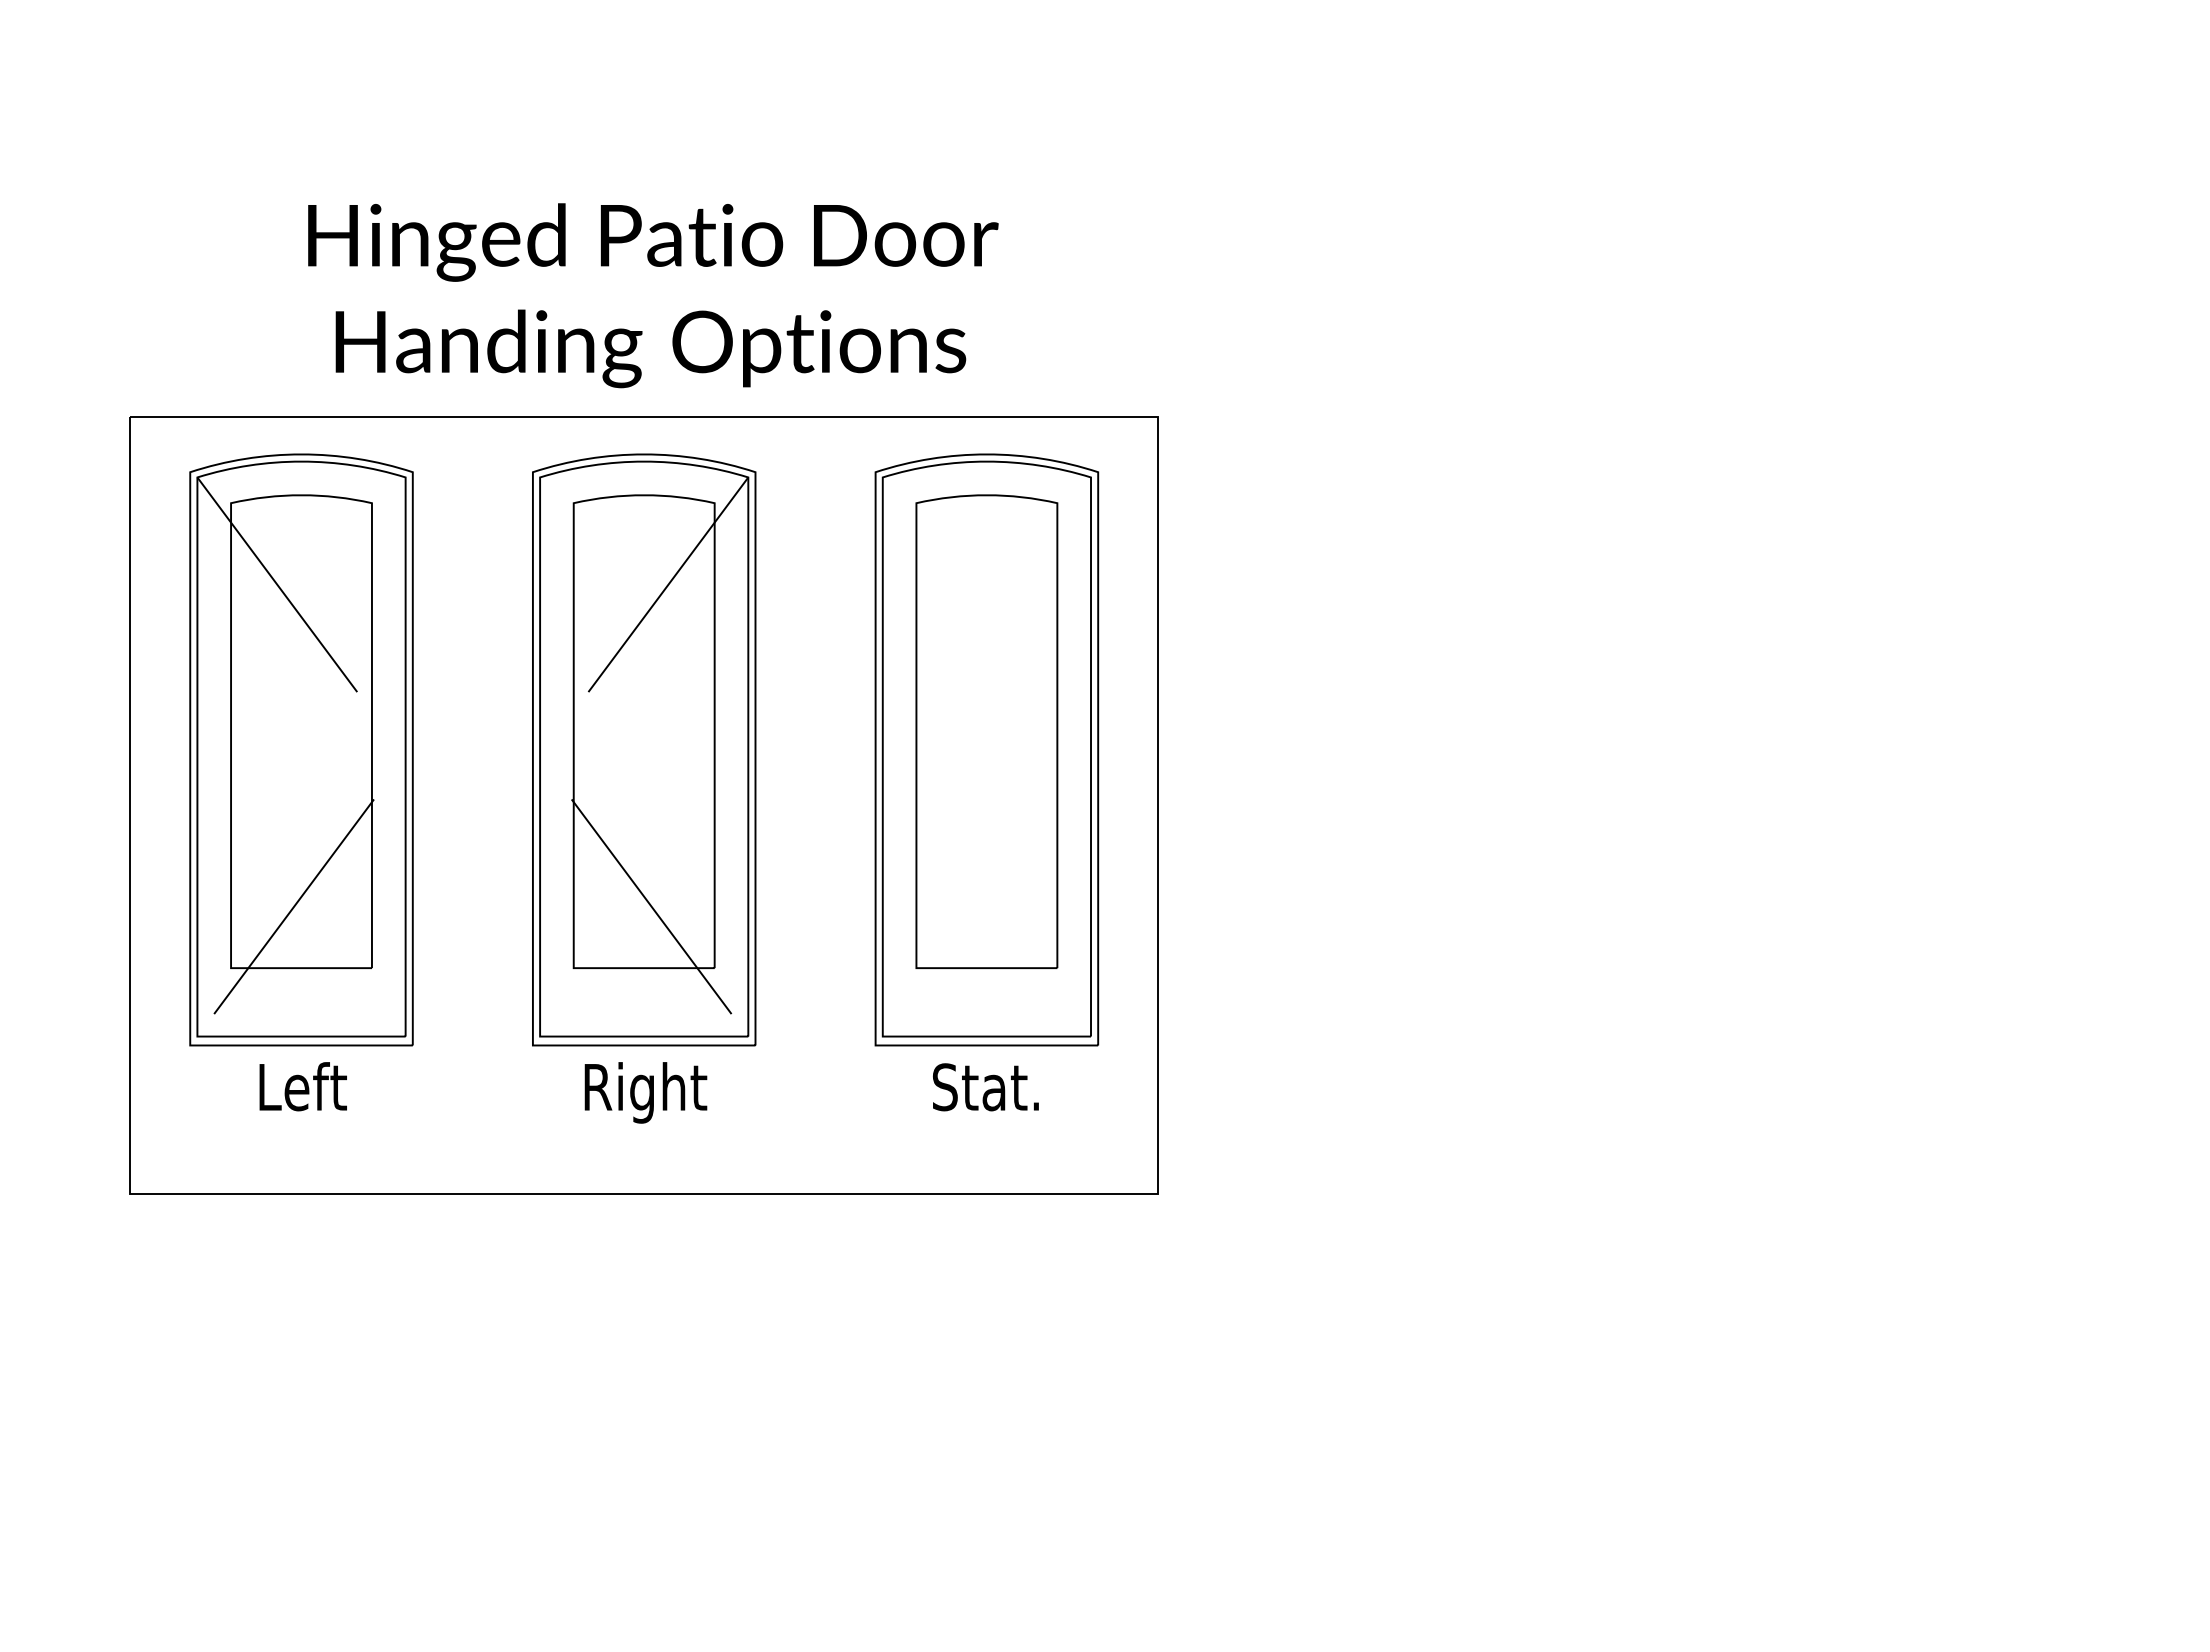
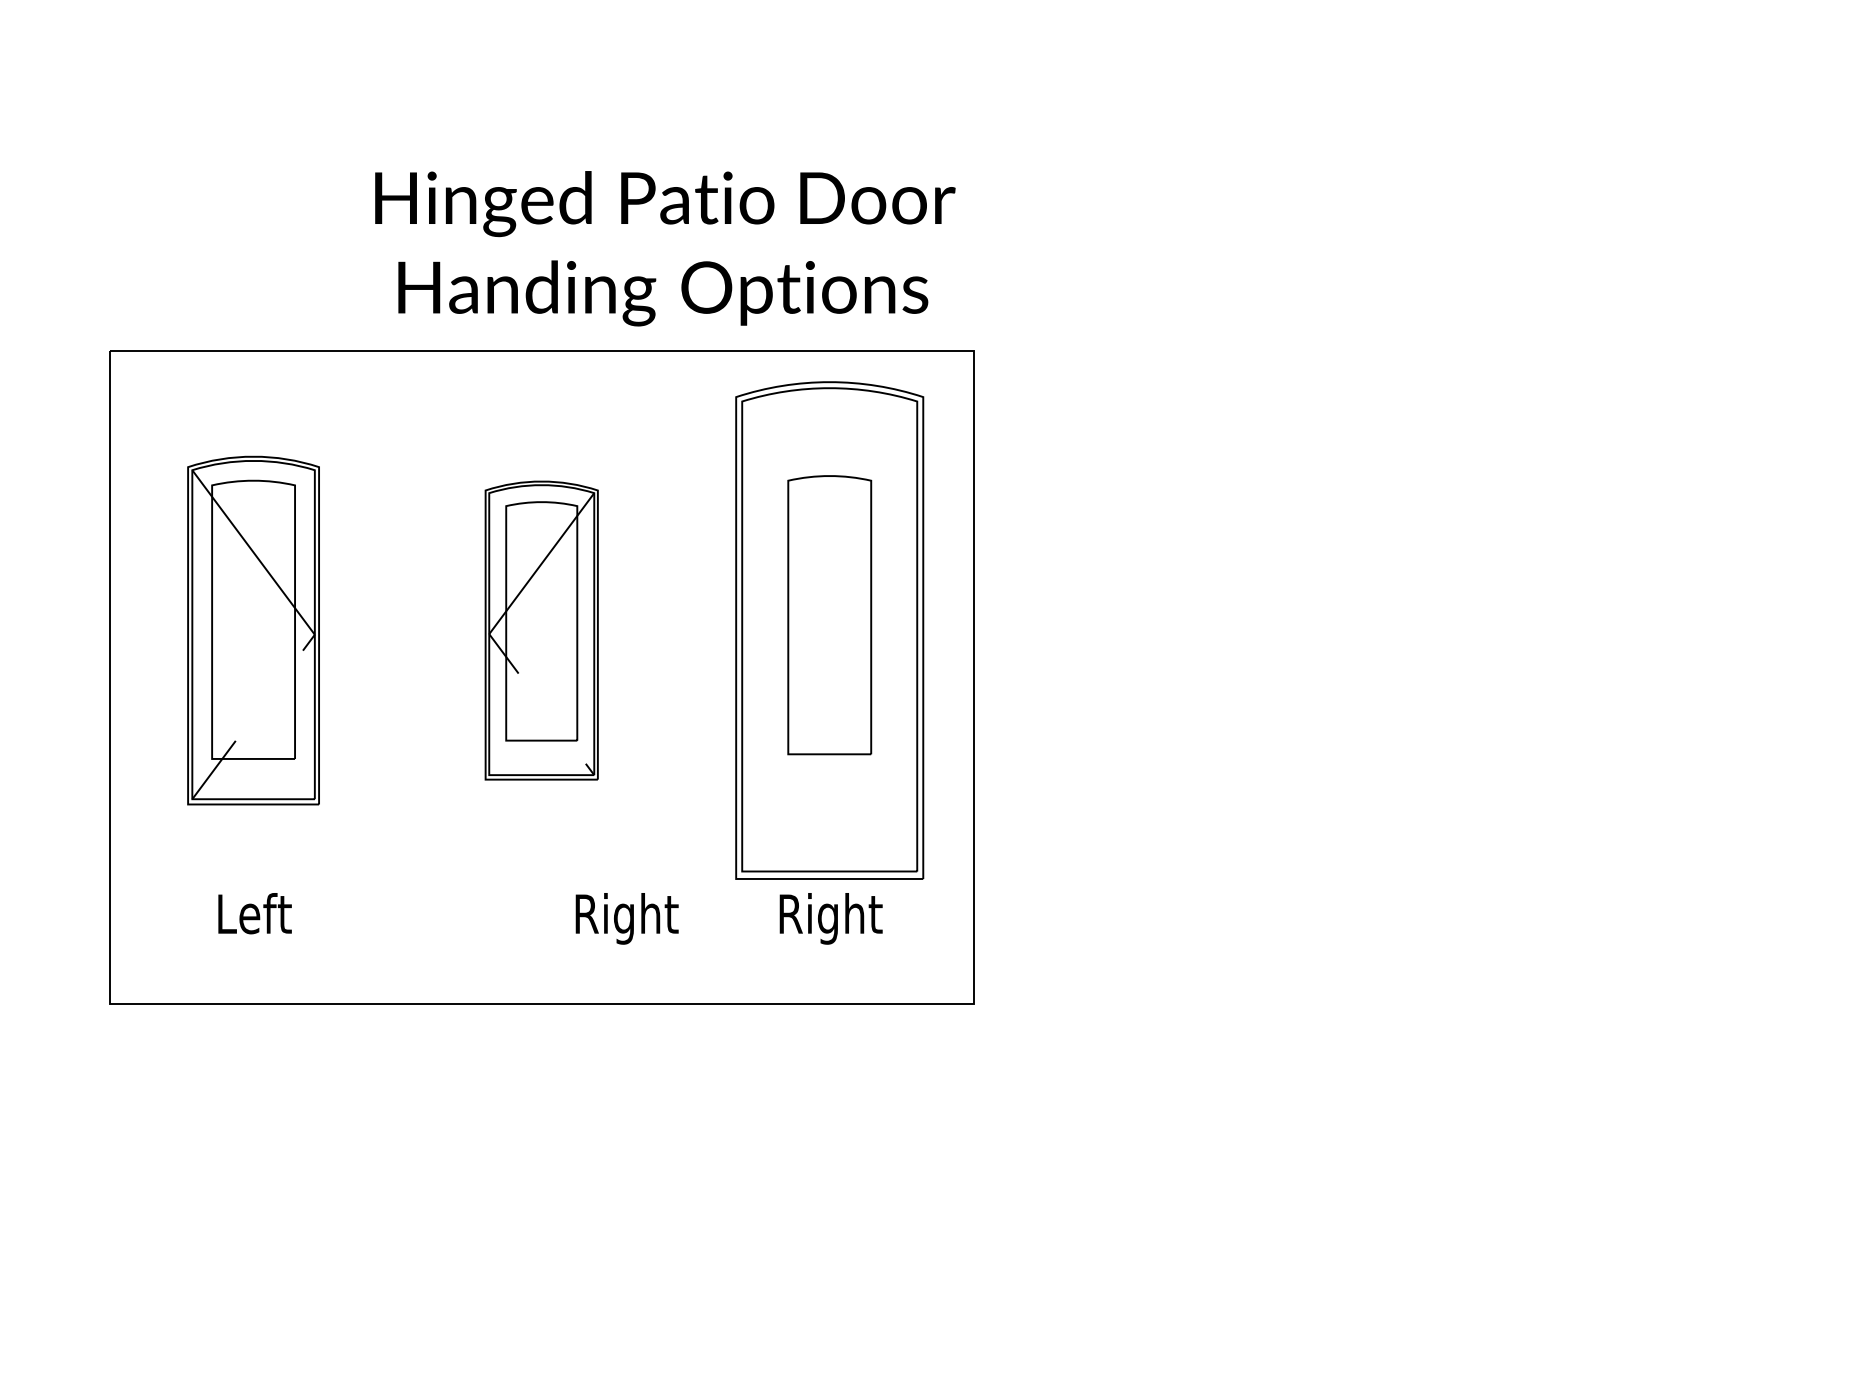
text: (653, 295) -> (665, 248), moved
part: (986, 731) -> (829, 615), size x0.7
part: (301, 749) -> (253, 630), size x0.7
part: (644, 749) -> (541, 630), size x0.6
text: (645, 1092) -> (626, 918), moved
text: (988, 1092) -> (831, 918), Stat. -> Right

